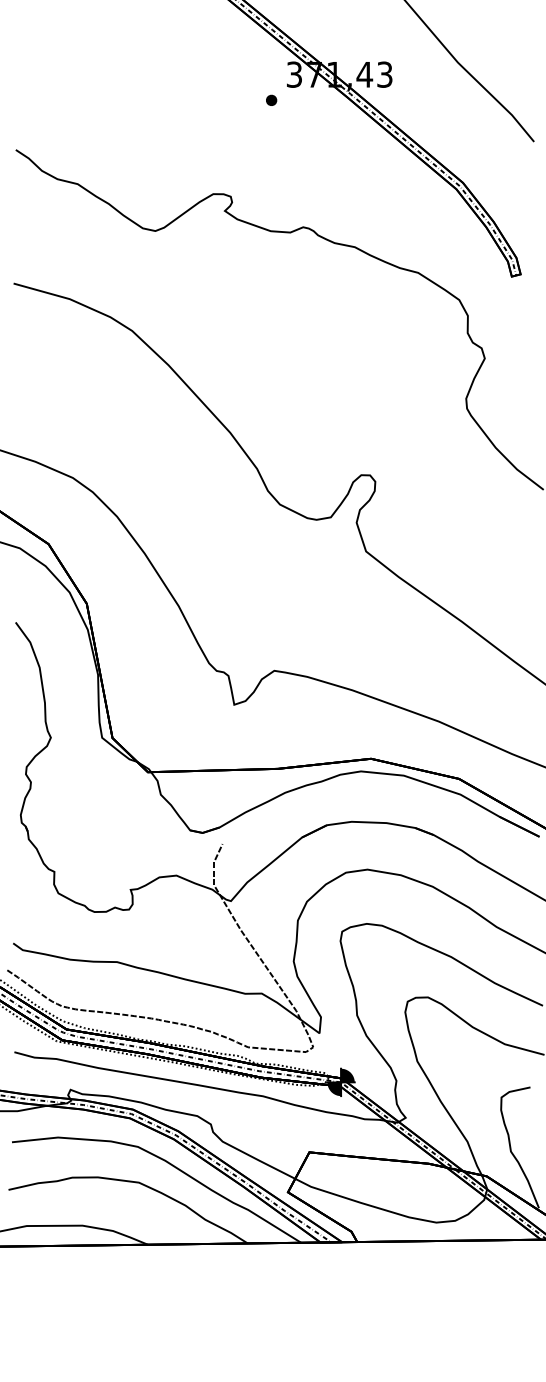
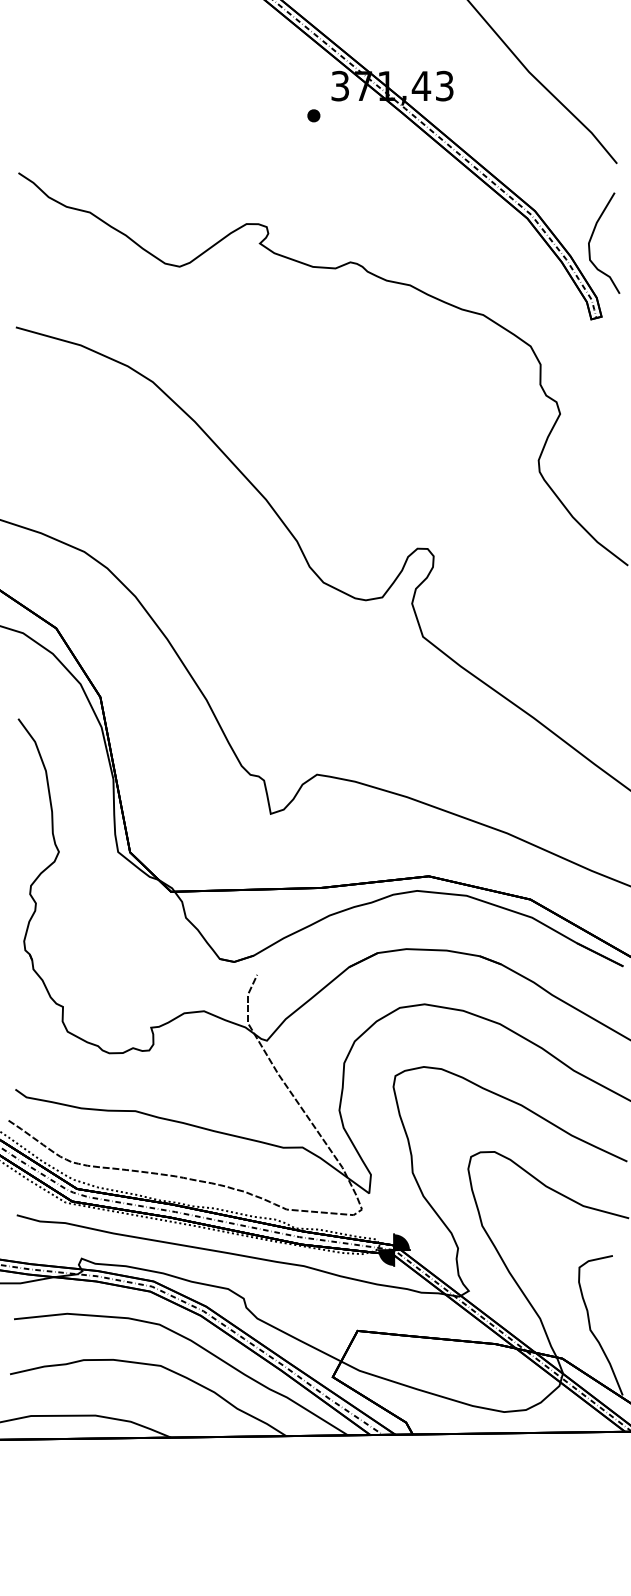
curve: (512, 206) -> (592, 238), added

